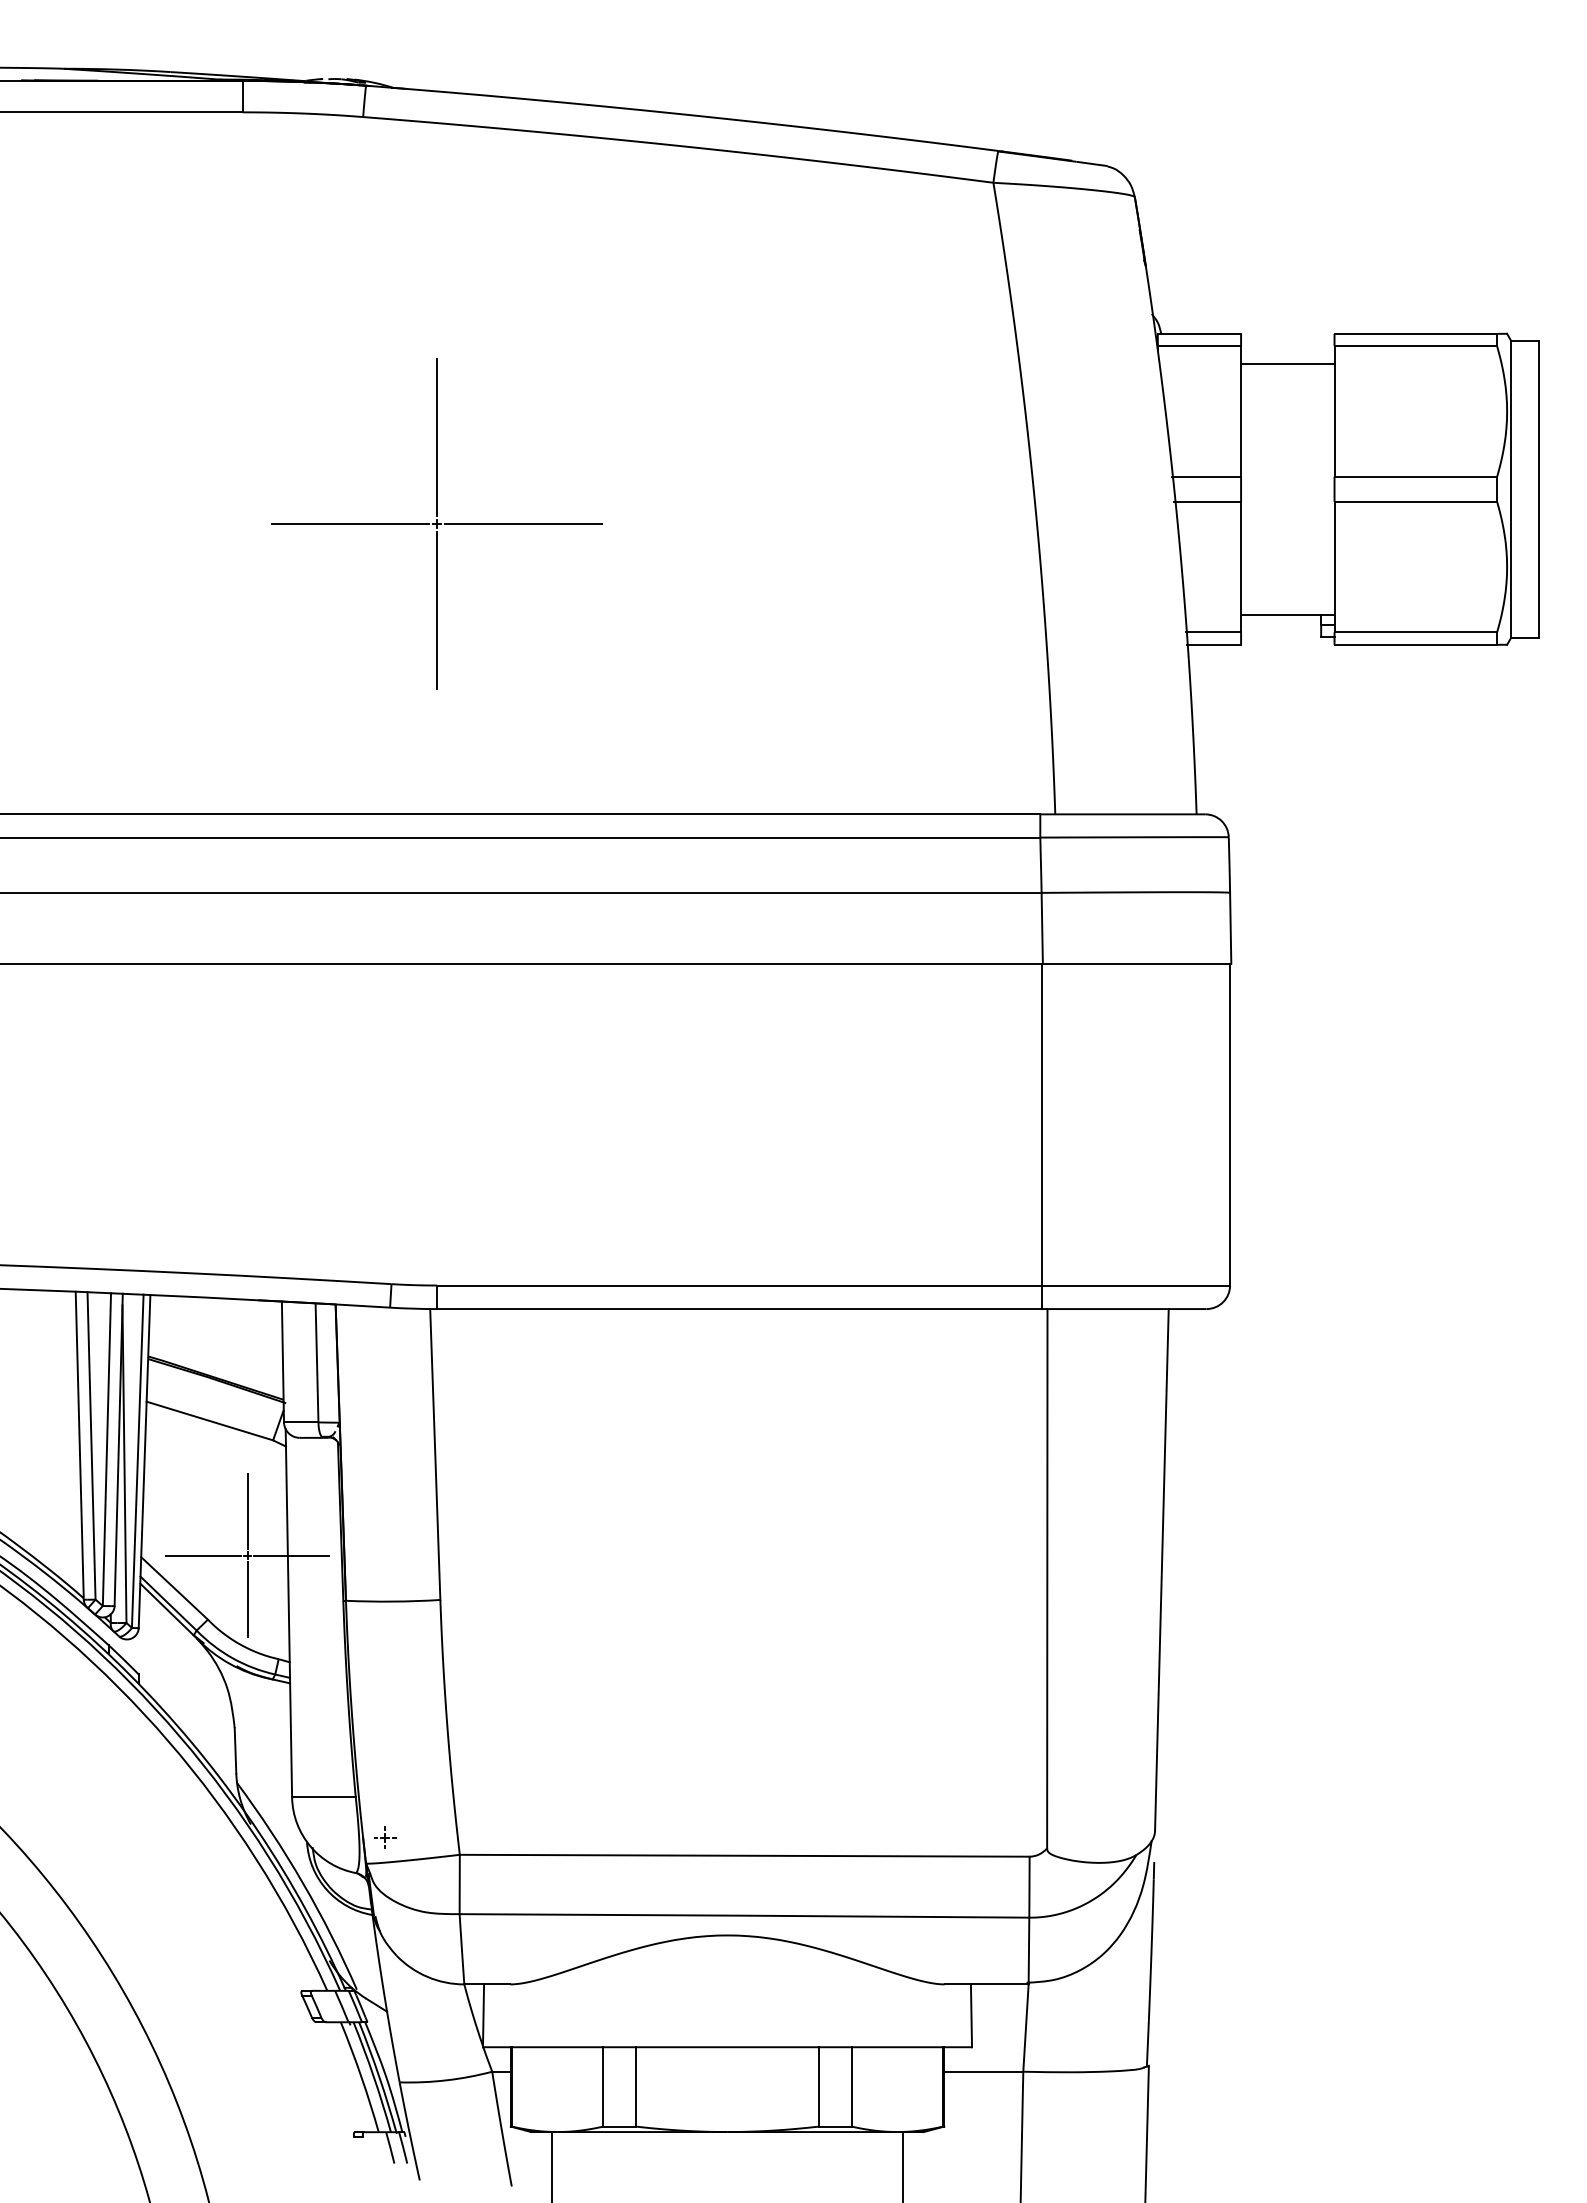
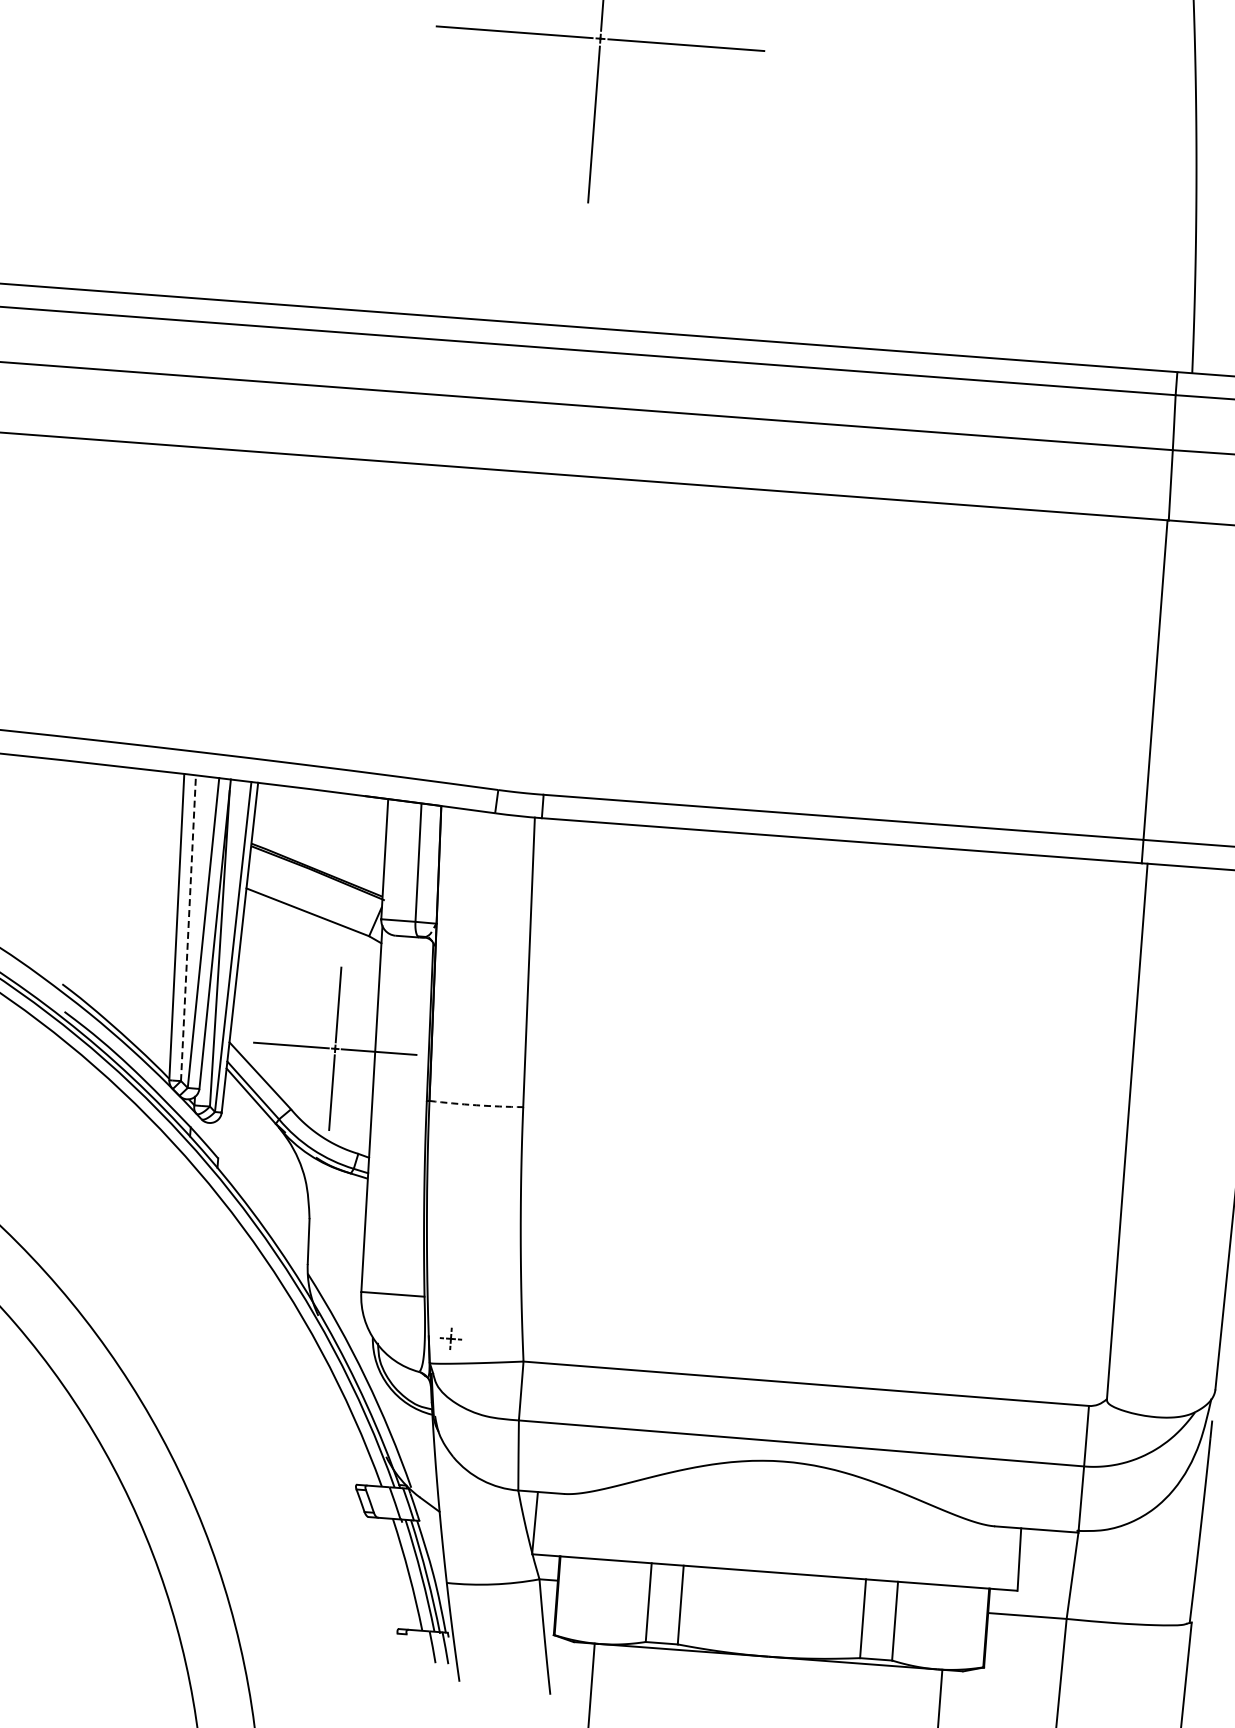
line: (91, 1445) -> (188, 927), solid -> dashed
arc: (393, 1601) -> (476, 1105), solid -> dashed

